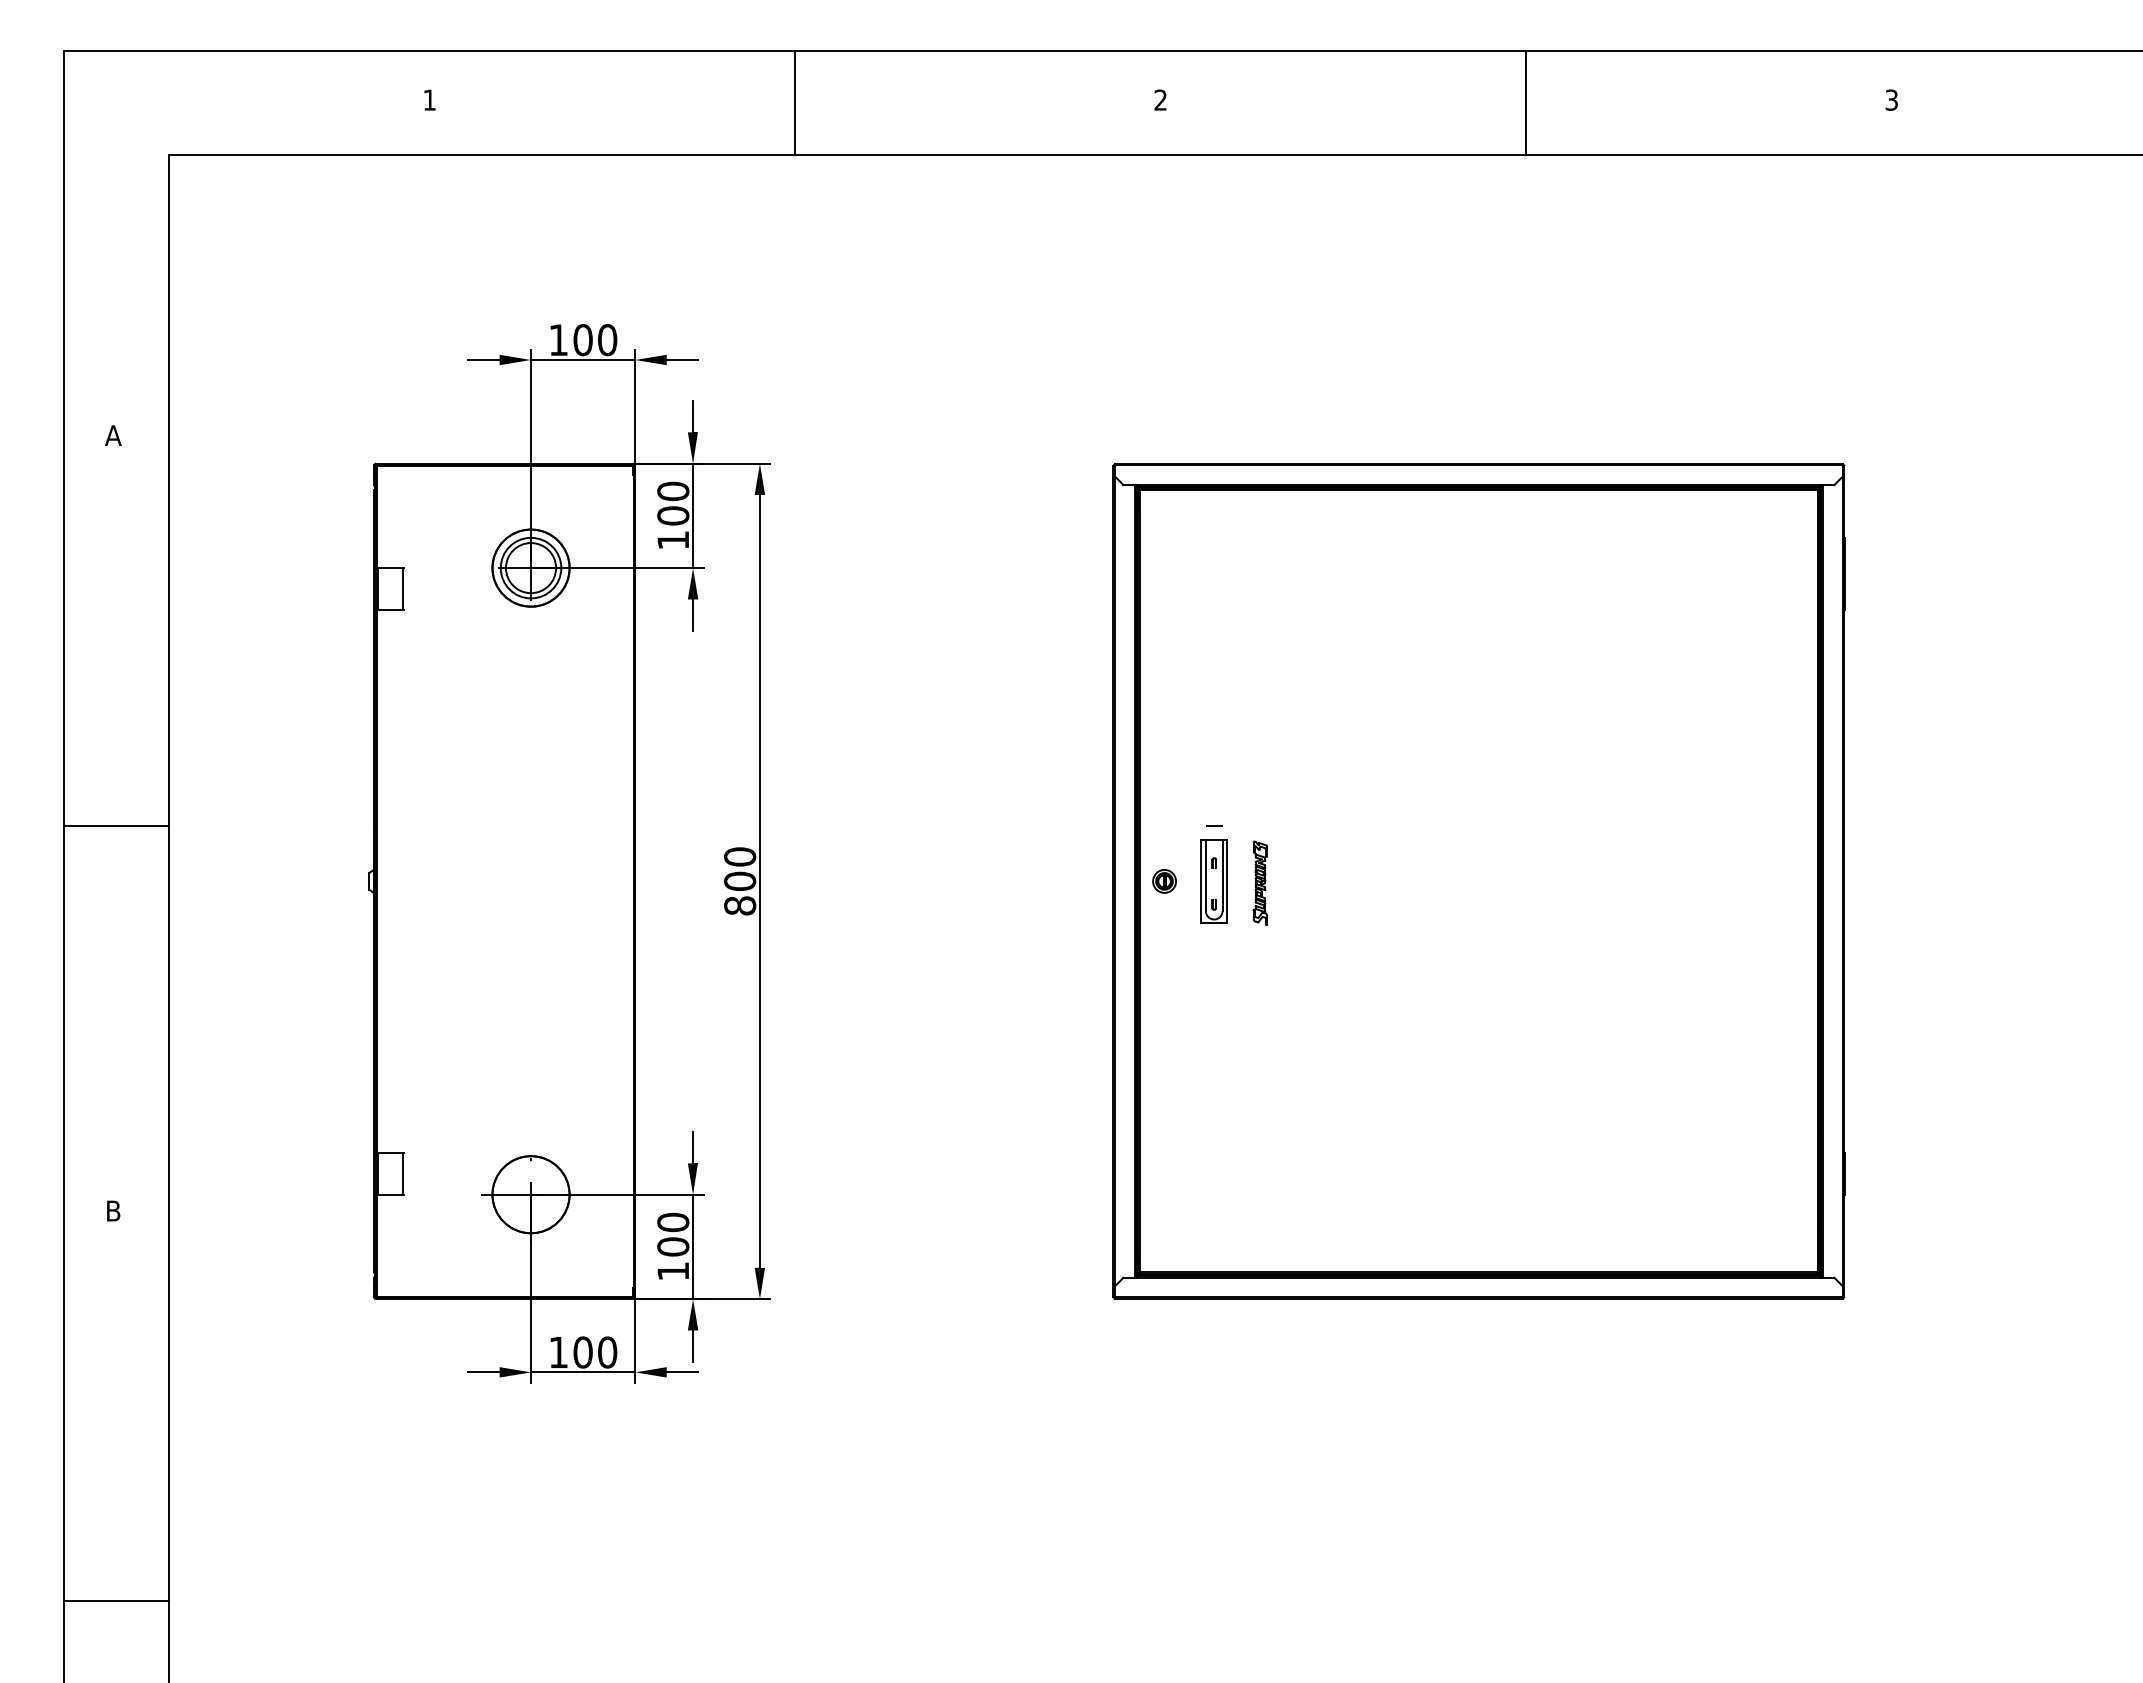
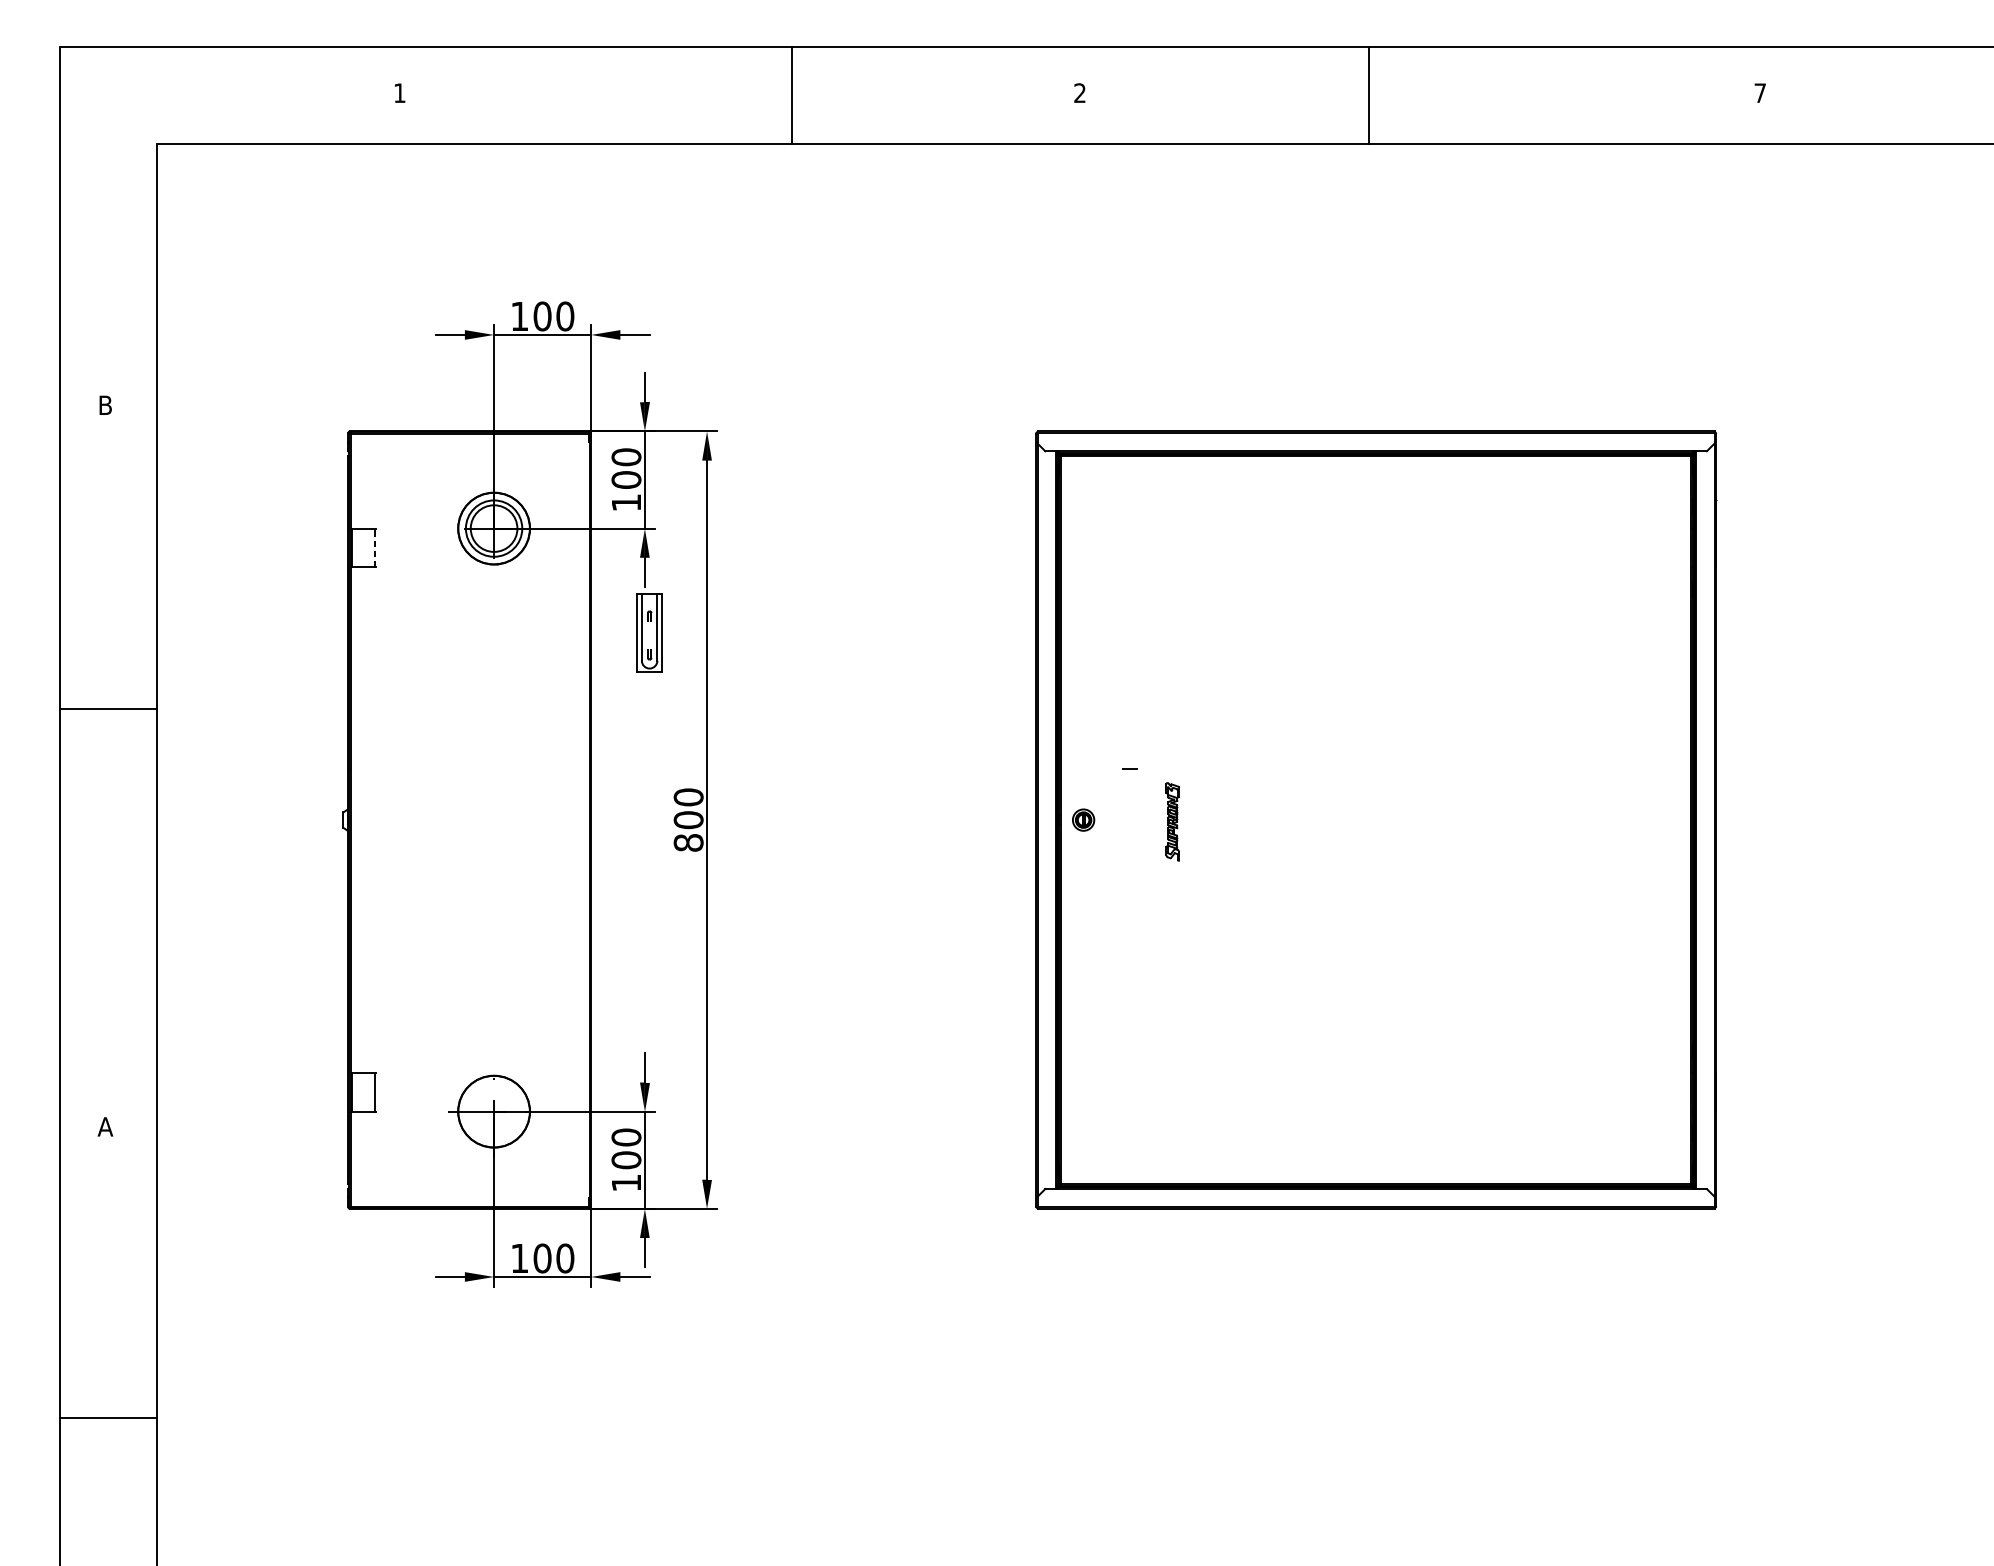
text: (1891, 99) -> (1760, 92), 3 -> 7
line: (795, 102) -> (792, 95), moved
line: (1526, 102) -> (1369, 95), moved
text: (113, 435) -> (105, 405), A -> B
line: (403, 589) -> (375, 548), solid -> dashed
line: (116, 825) -> (108, 708), moved
part: (1213, 881) -> (648, 633), moved
text: (113, 1210) -> (105, 1126), B -> A
line: (116, 1601) -> (108, 1417), moved

